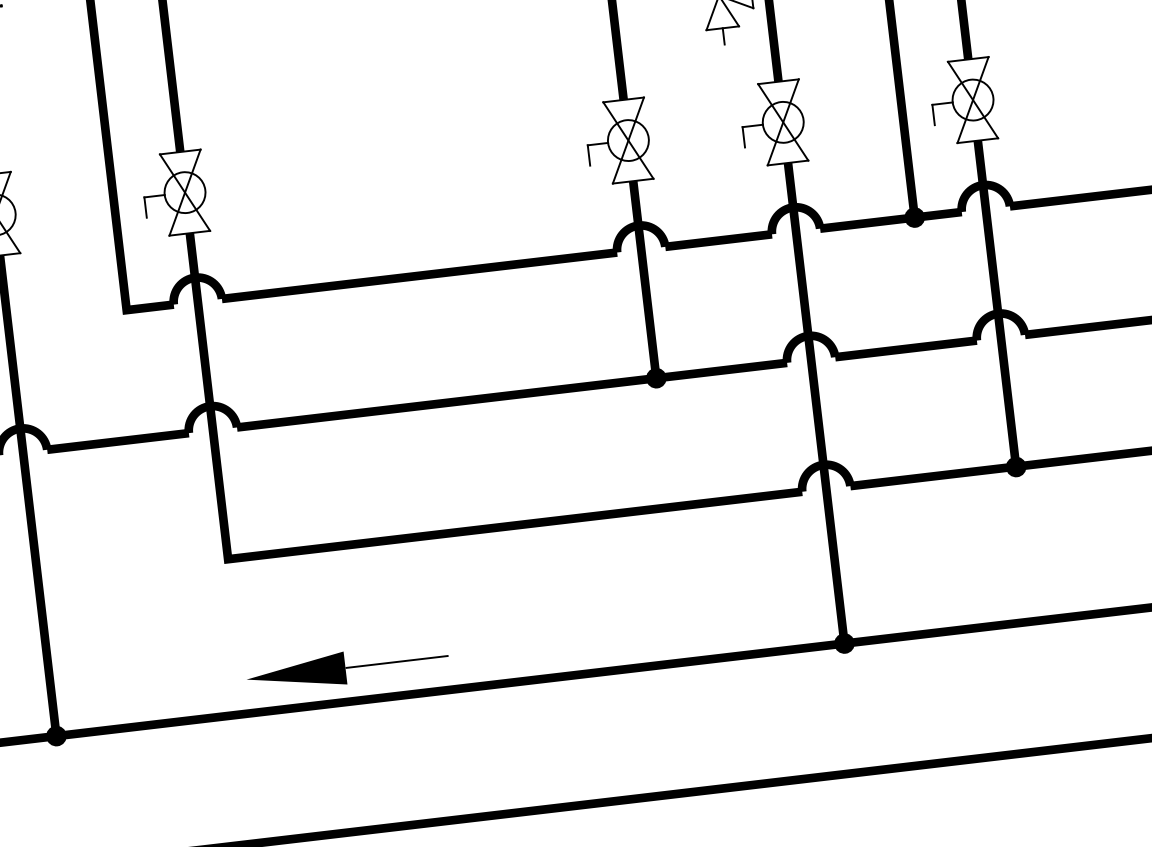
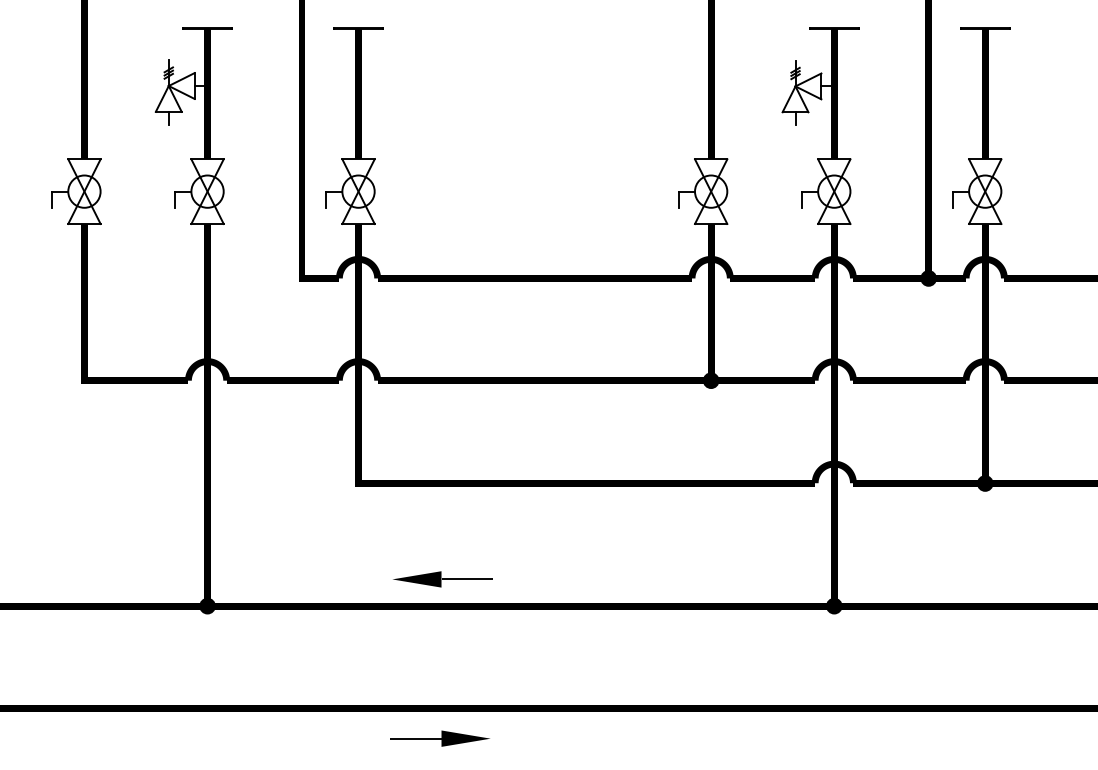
part: (347, 667) -> (442, 579), size x0.62

